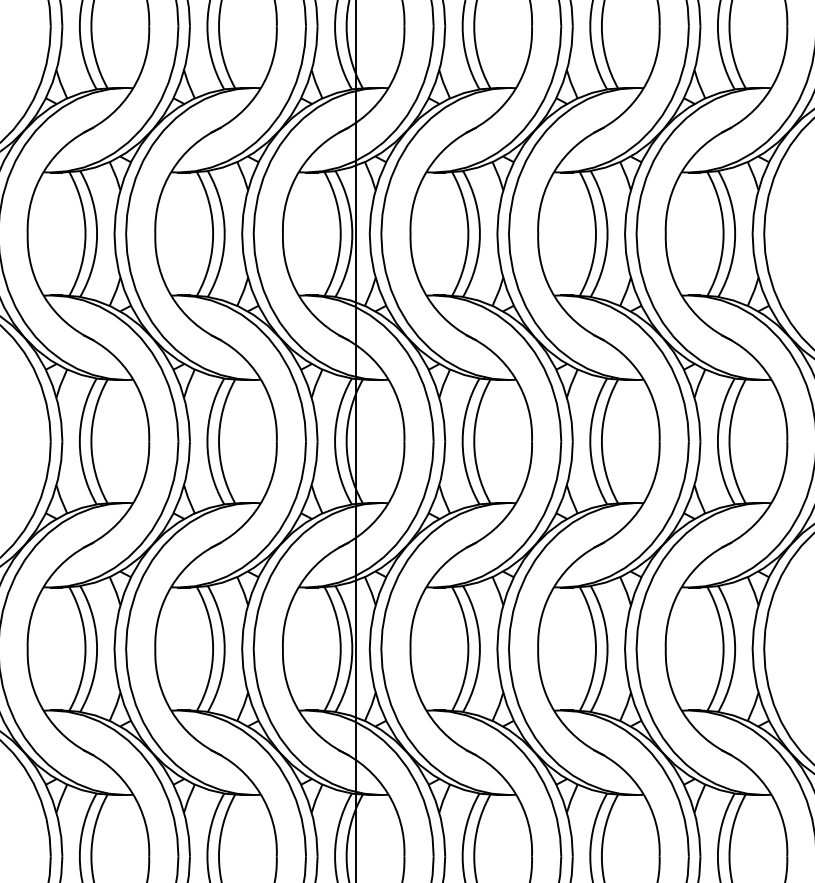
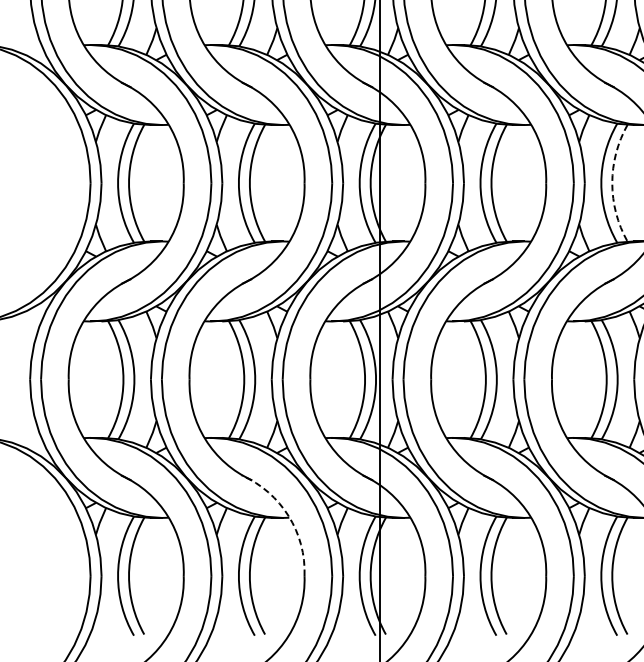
arc: (601, 441) -> (611, 183), solid -> dashed
arc: (260, 793) -> (289, 516), solid -> dashed

